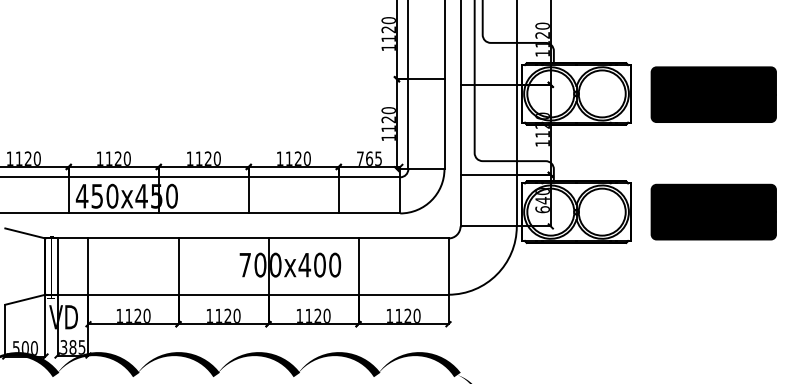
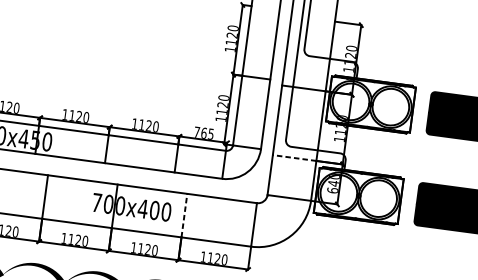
line: (488, 174) -> (294, 157), solid -> dashed
line: (358, 266) -> (184, 215), solid -> dashed

